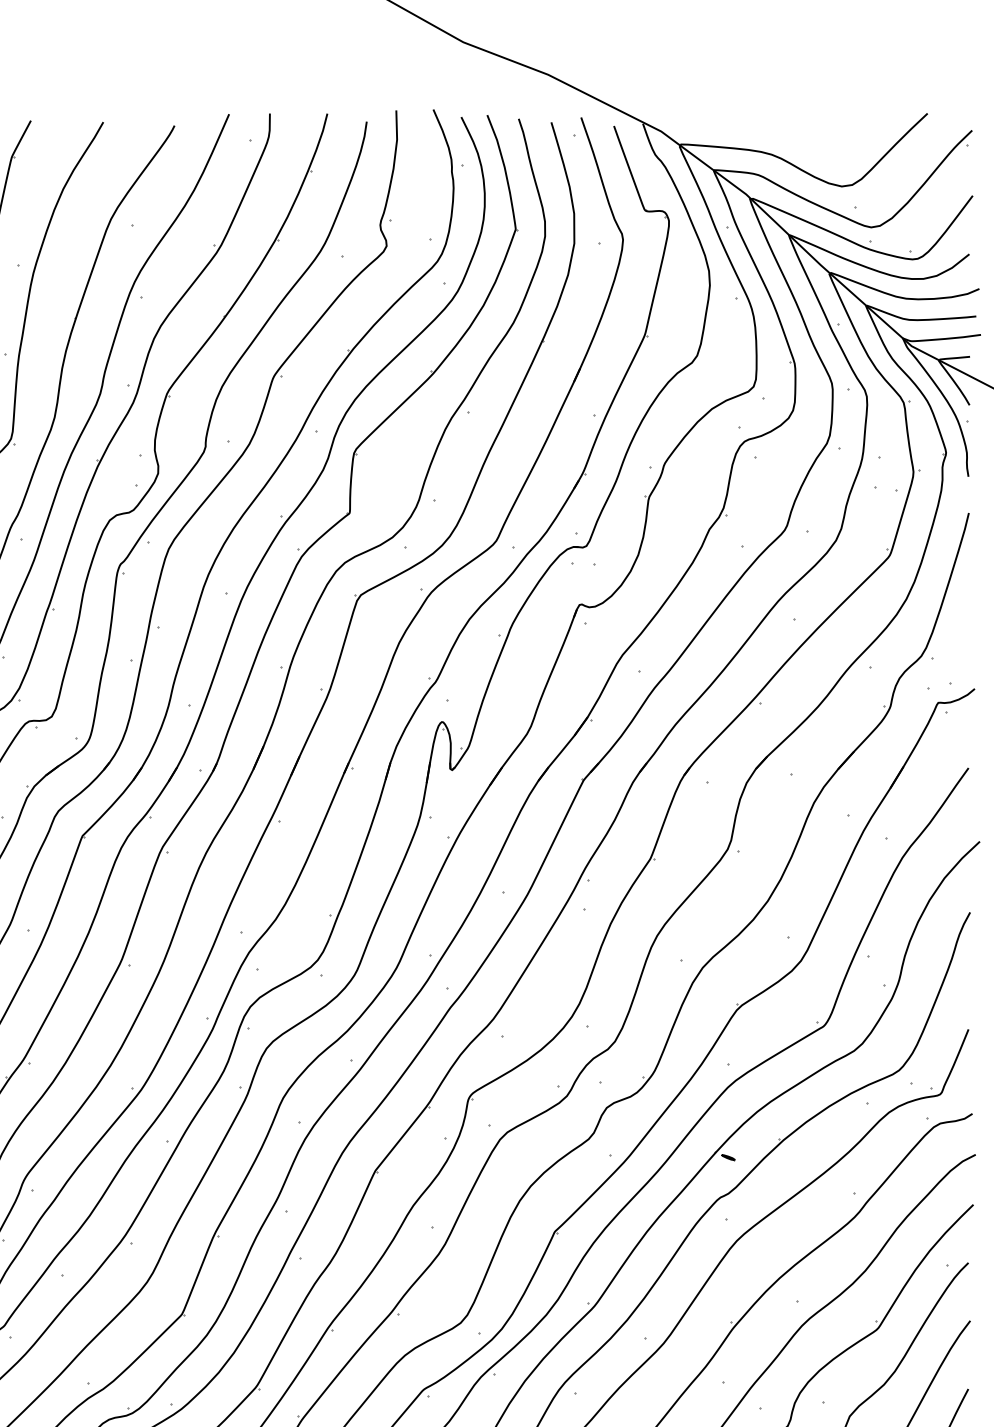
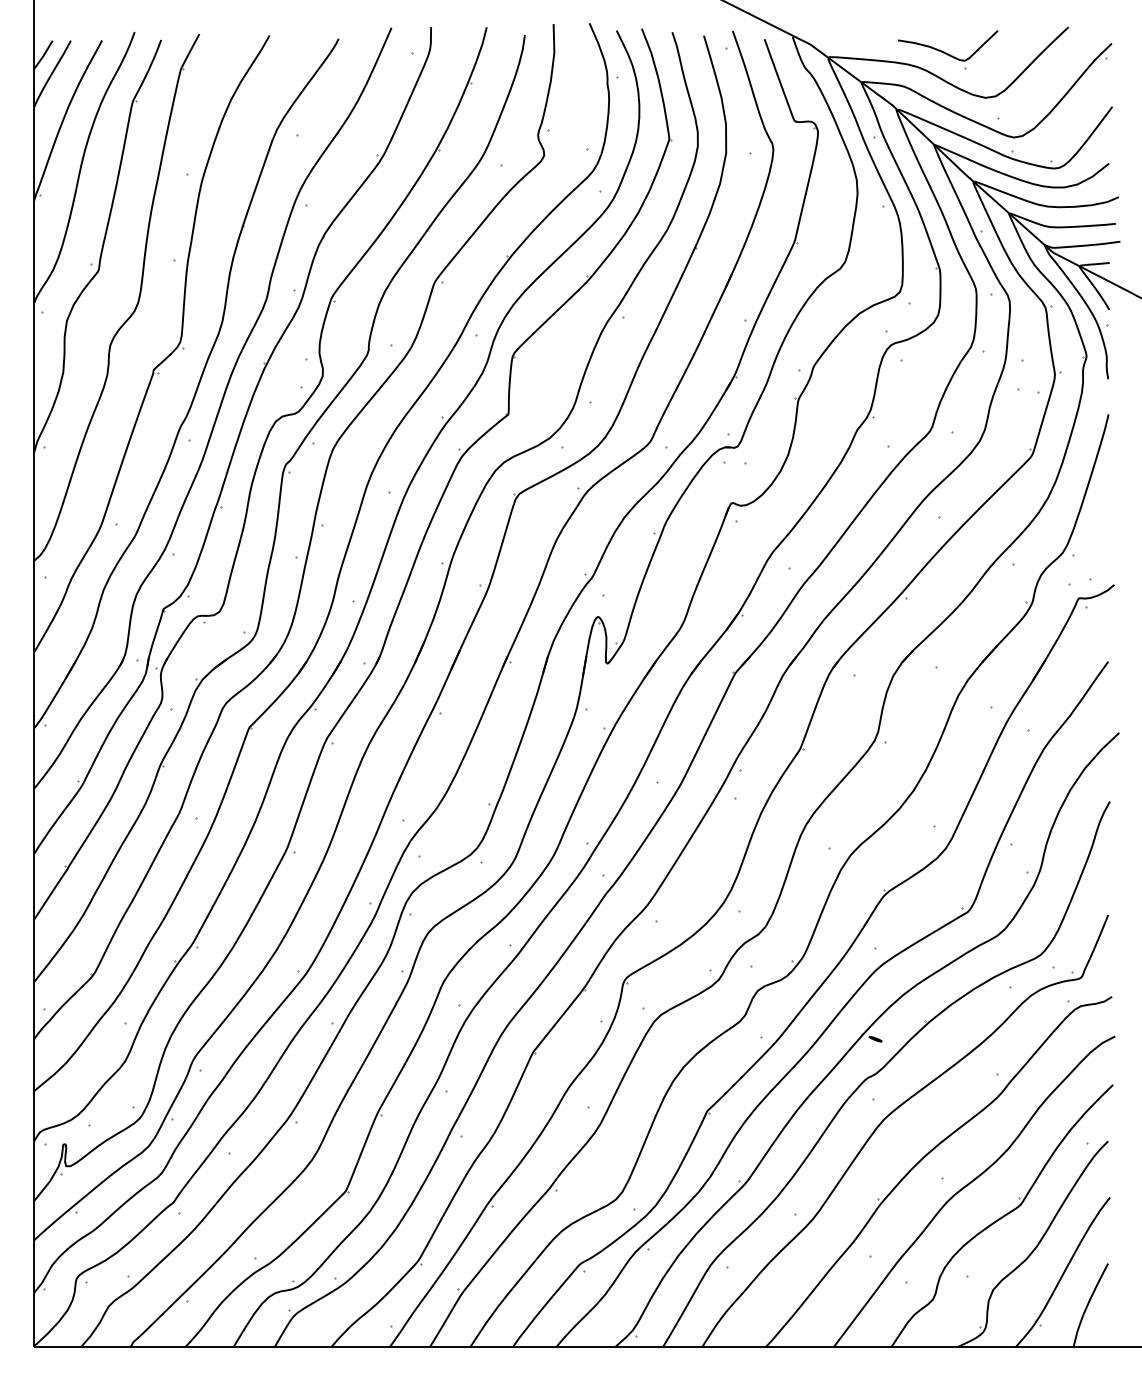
part: (803, 136) -> (948, 49), added

